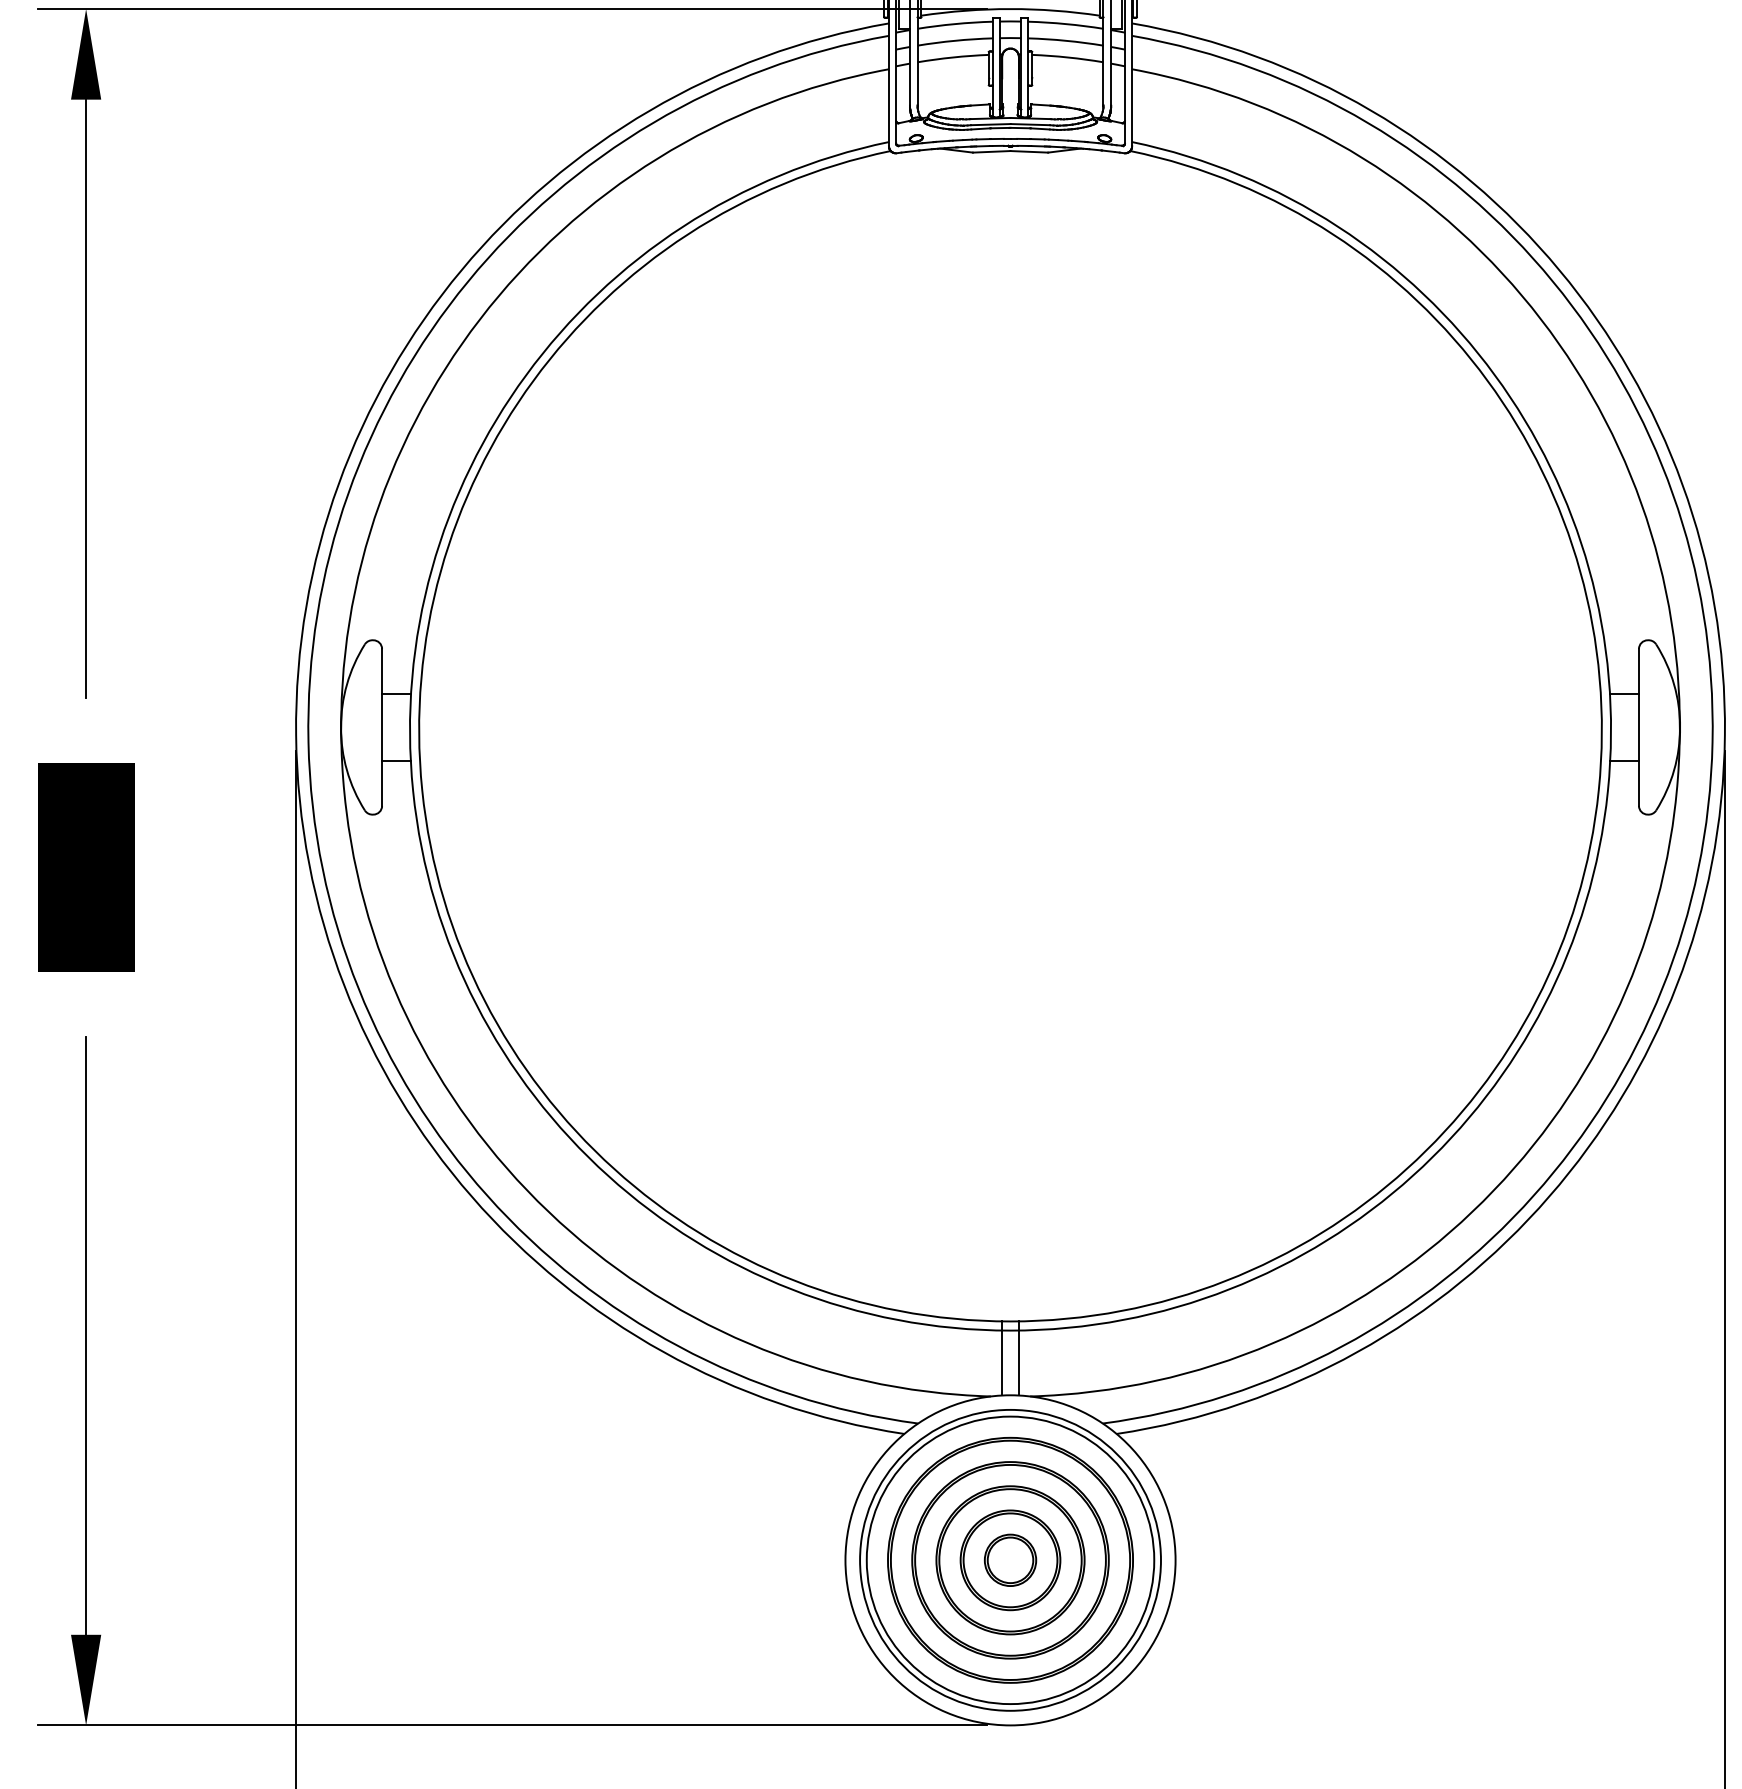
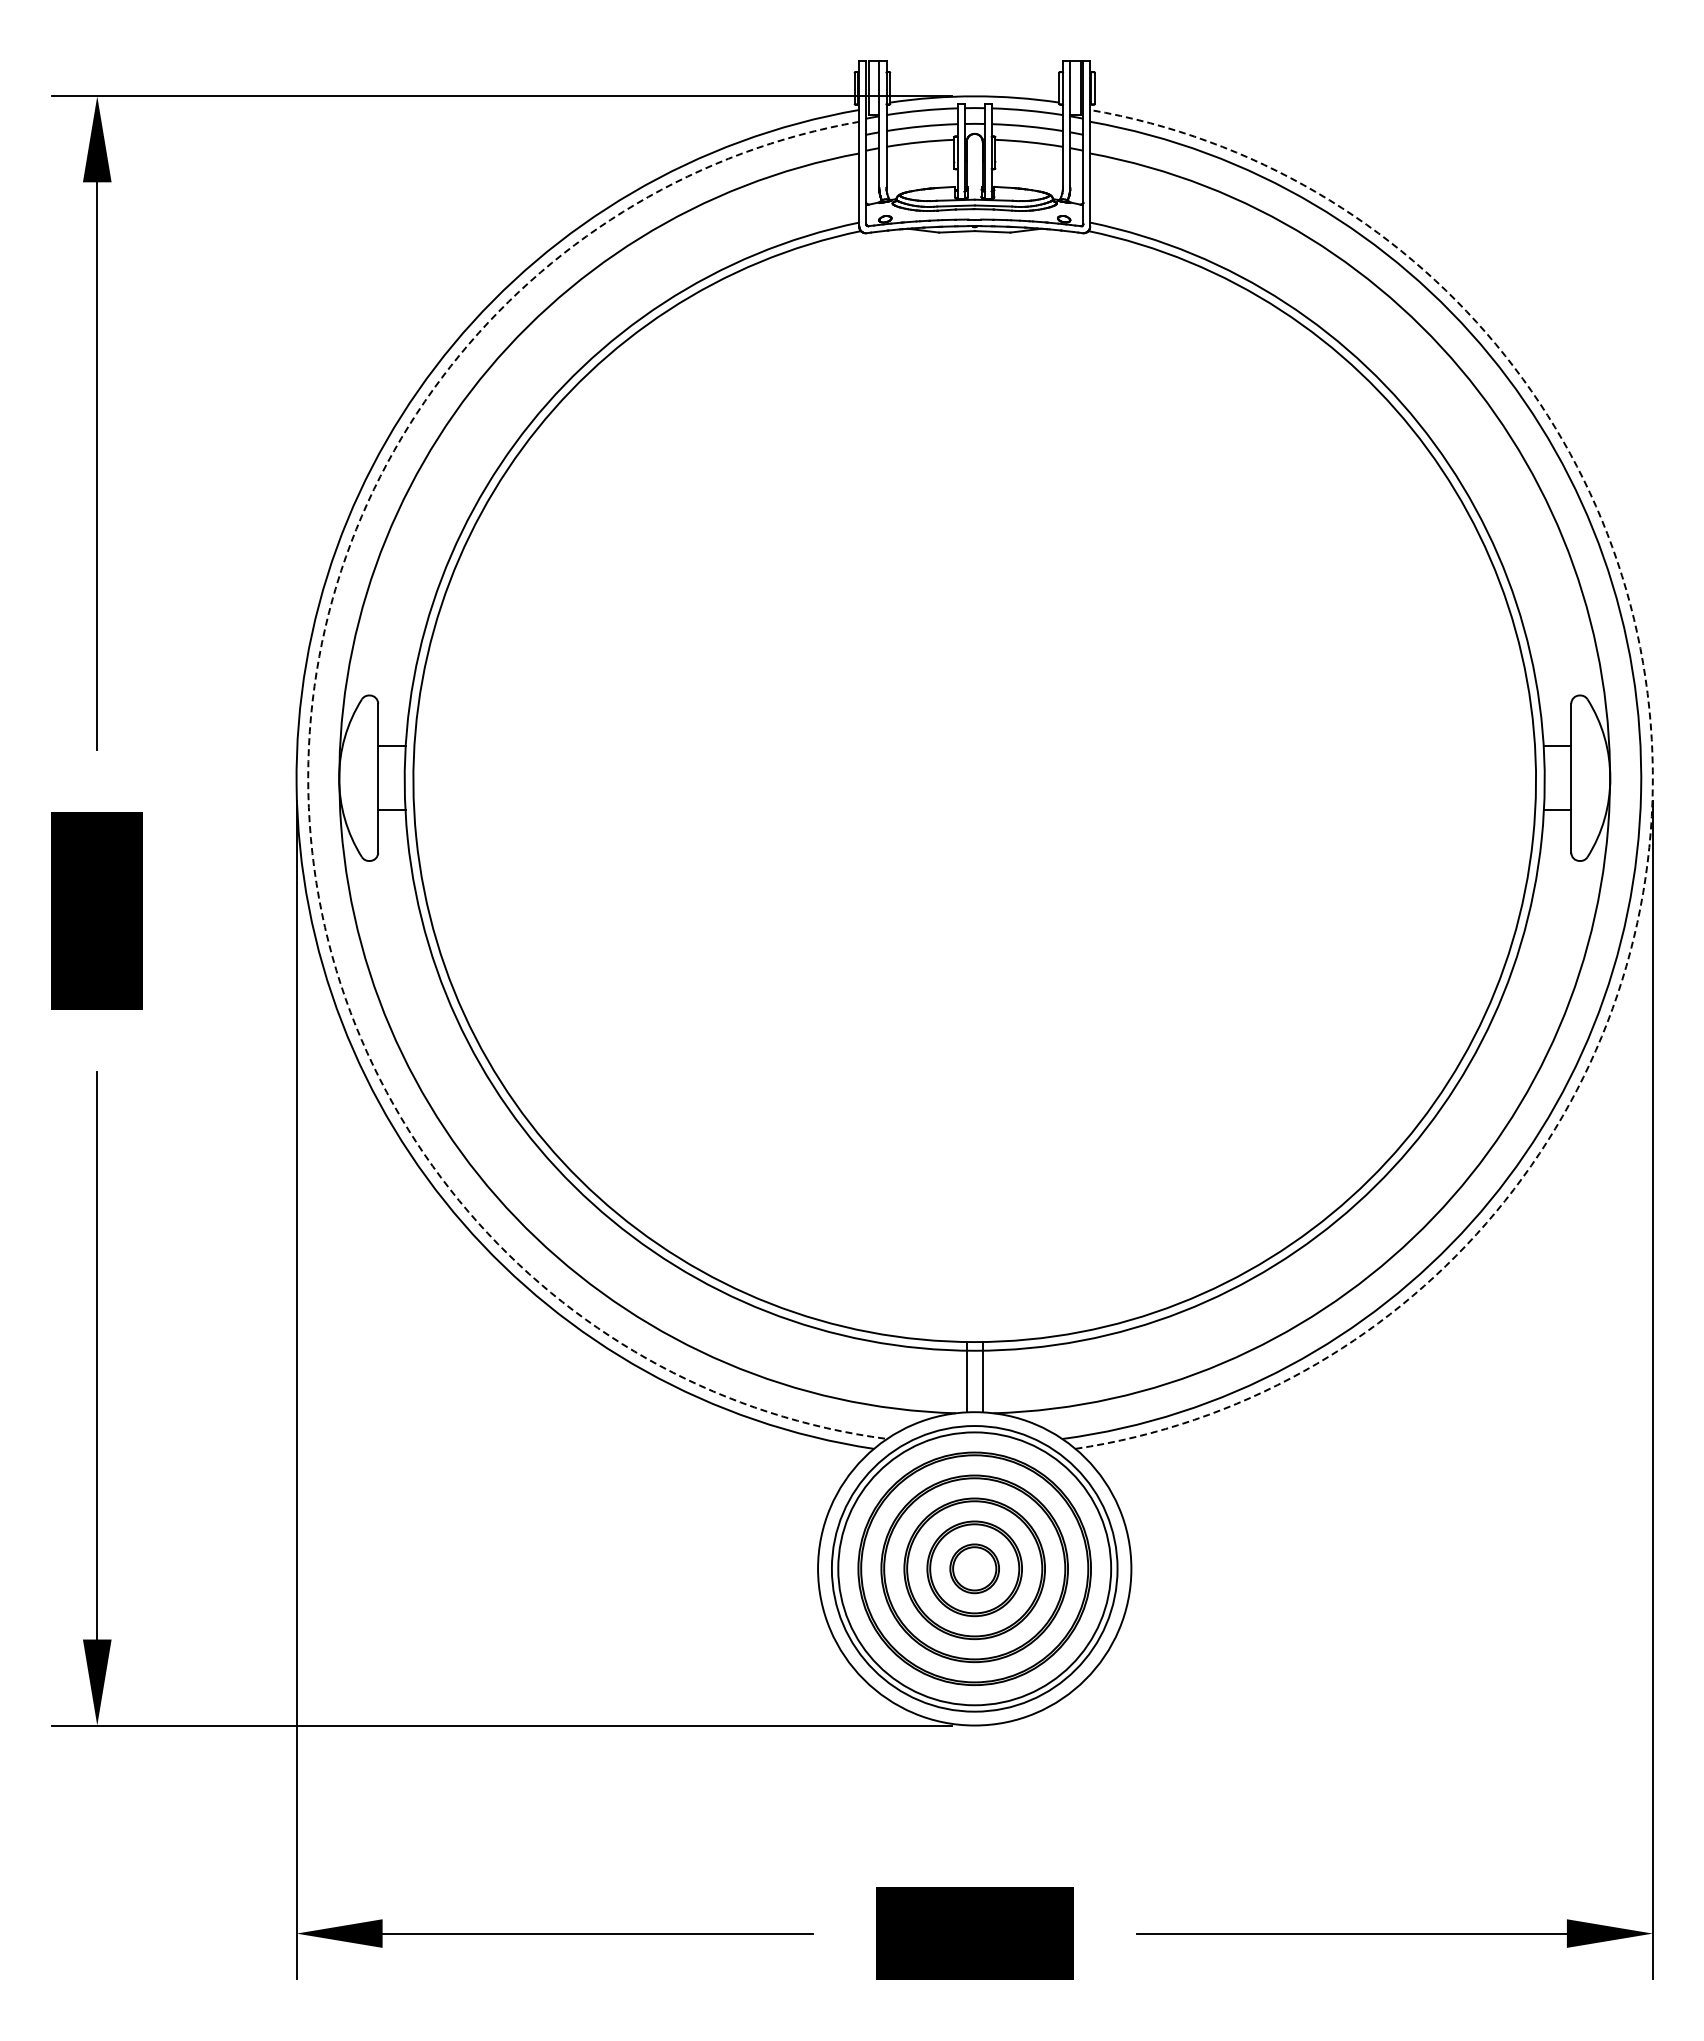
arc: (1724, 735) -> (1652, 785), solid -> dashed
arc: (308, 742) -> (308, 792), solid -> dashed

